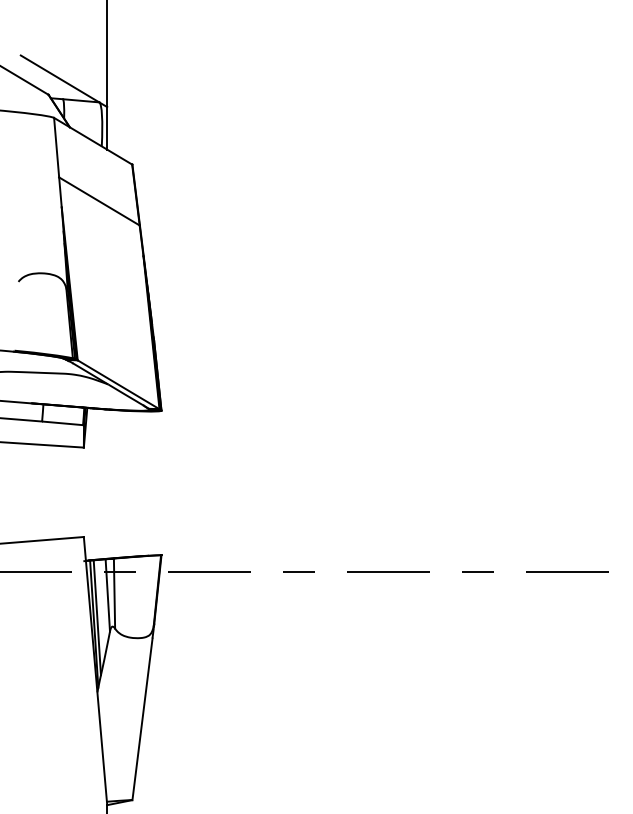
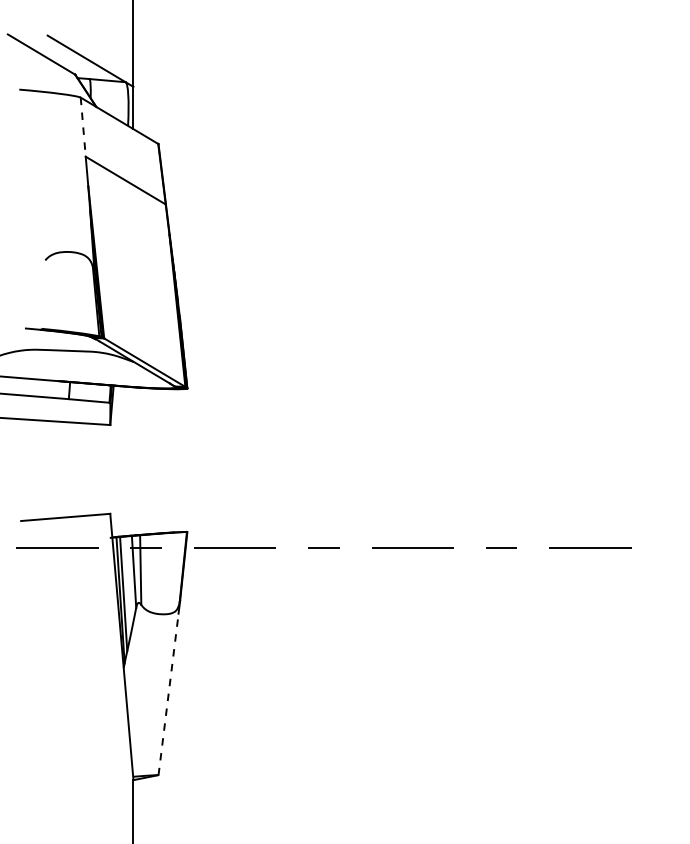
line: (56, 147) -> (83, 127), solid -> dashed
line: (142, 718) -> (168, 694), solid -> dashed

